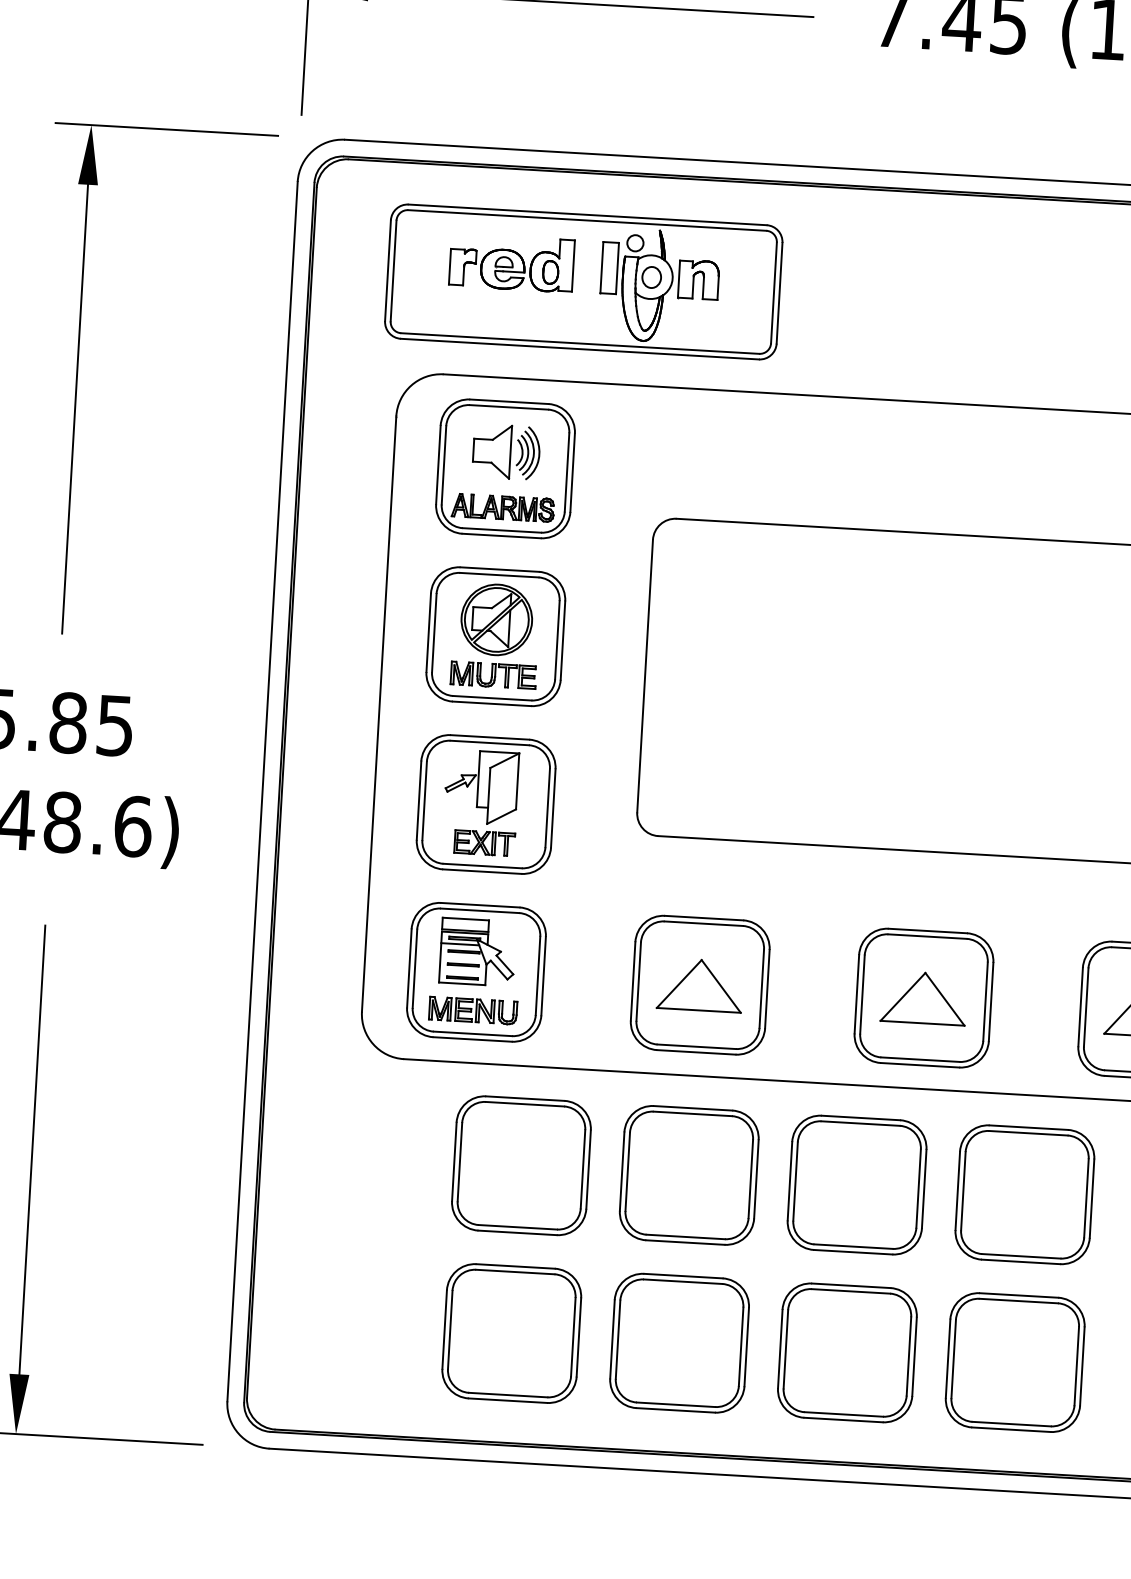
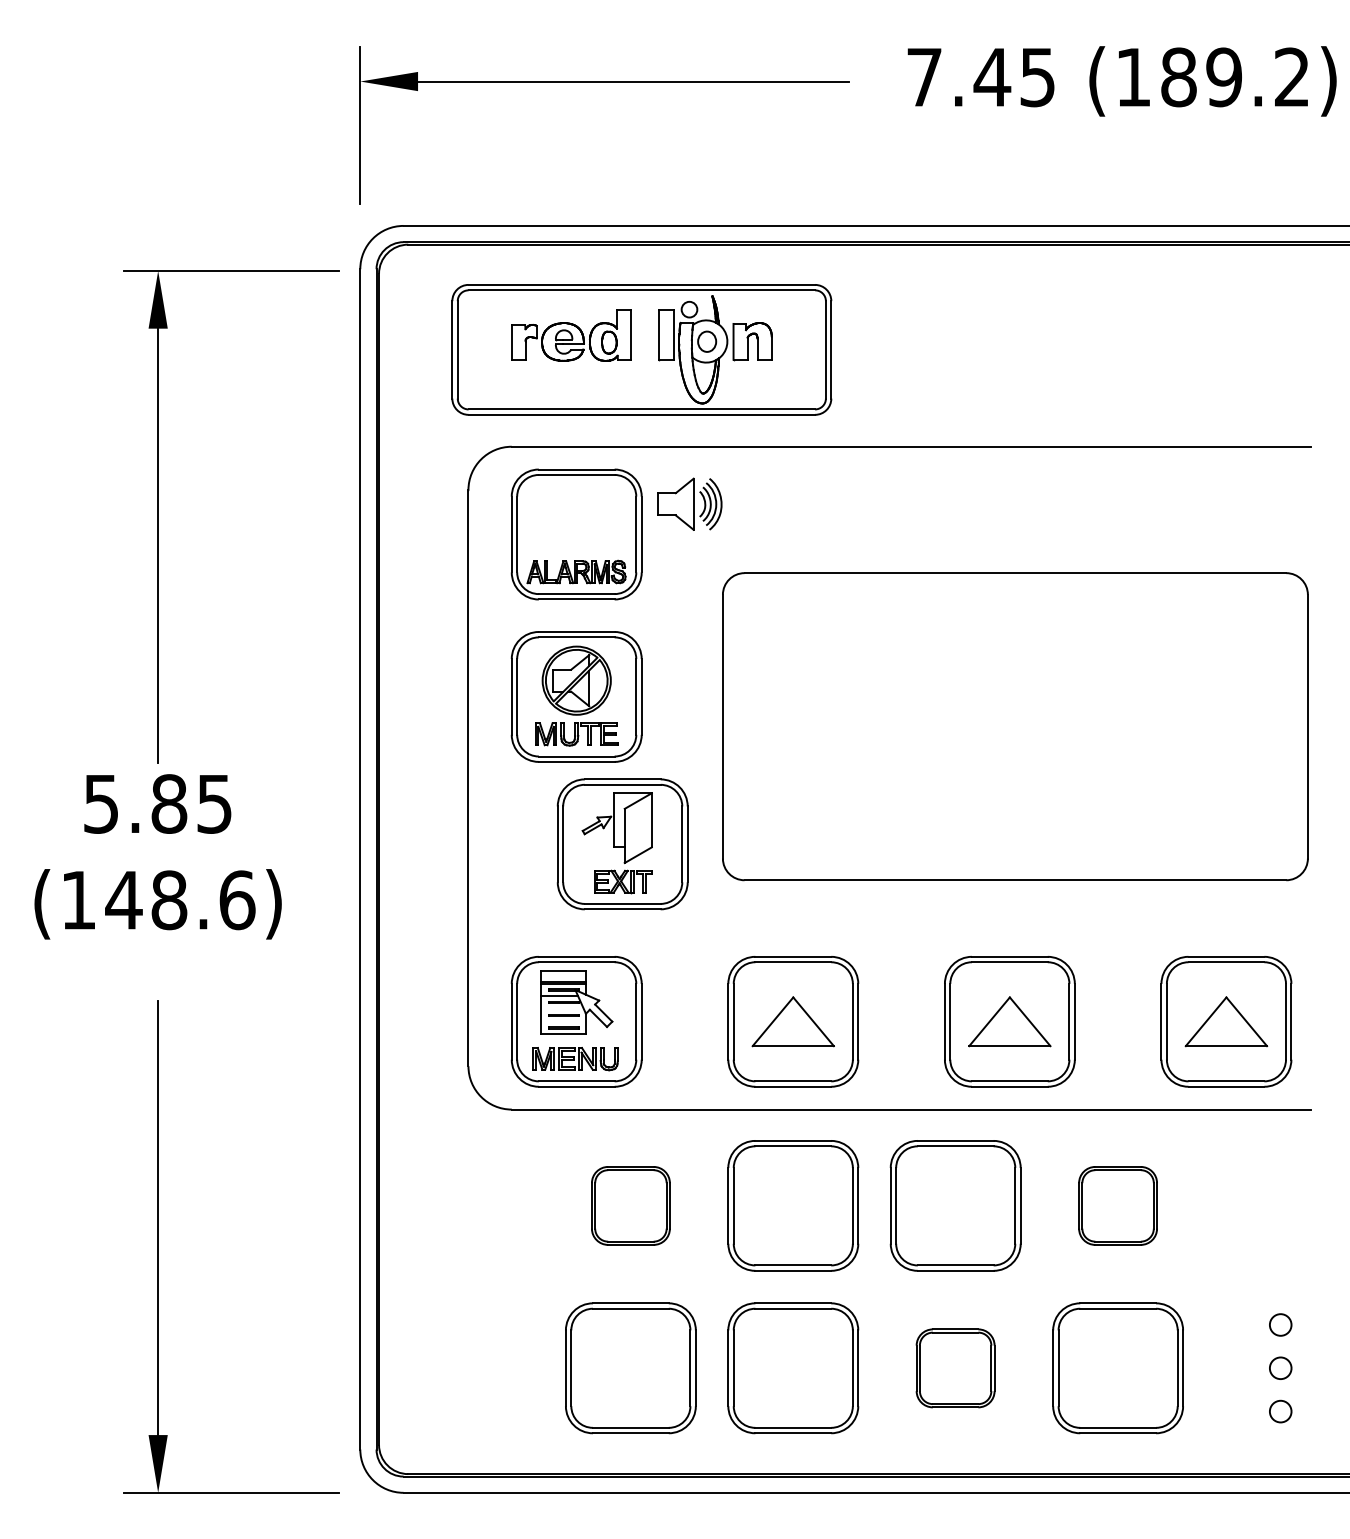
part: (77, 378) -> (158, 516), moved
part: (506, 451) -> (689, 503), moved
part: (485, 804) -> (622, 844), moved
part: (521, 1165) -> (630, 1205), size x0.6
part: (1024, 1194) -> (1117, 1205), size x0.6
part: (847, 1353) -> (955, 1368), size x0.6

